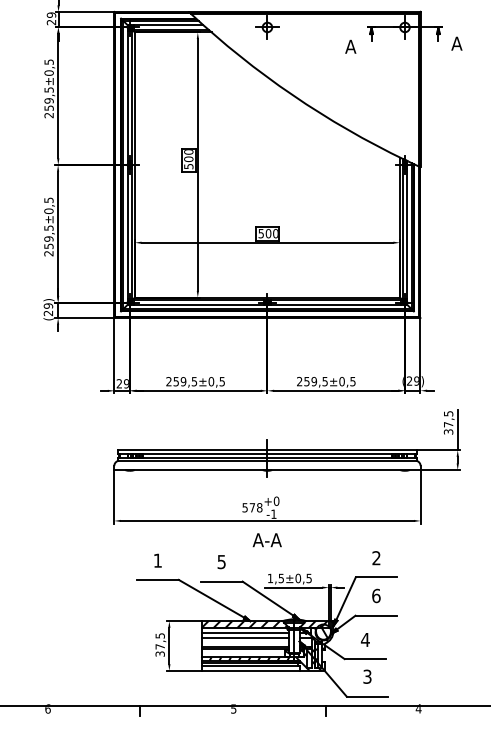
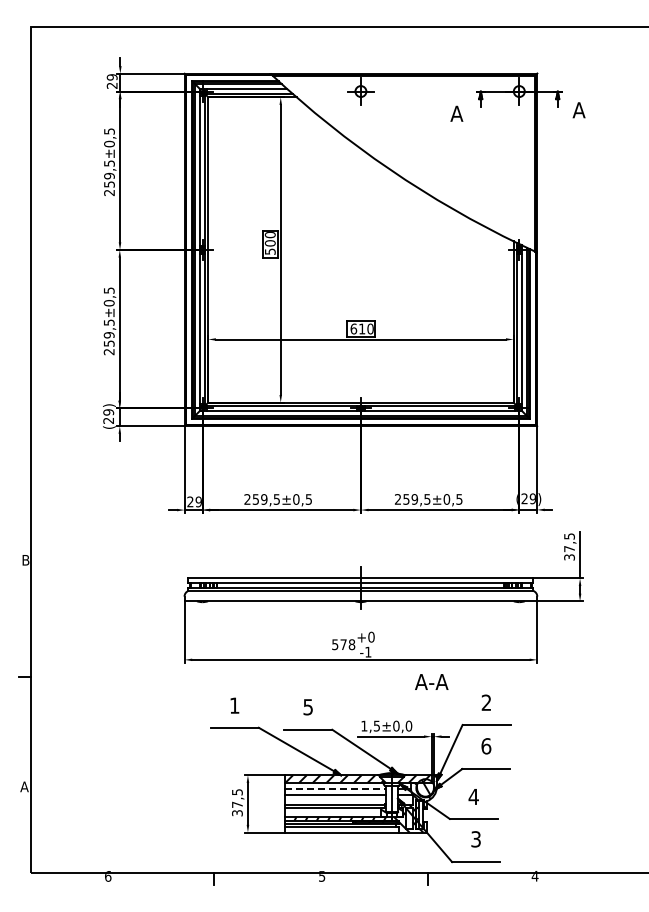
text: (264, 233) -> (357, 328), 500 -> 610
text: (267, 539) -> (431, 681), moved
text: (308, 577) -> (408, 725), ±0,5 -> ±0,0
line: (245, 633) -> (335, 789), solid -> dashed

